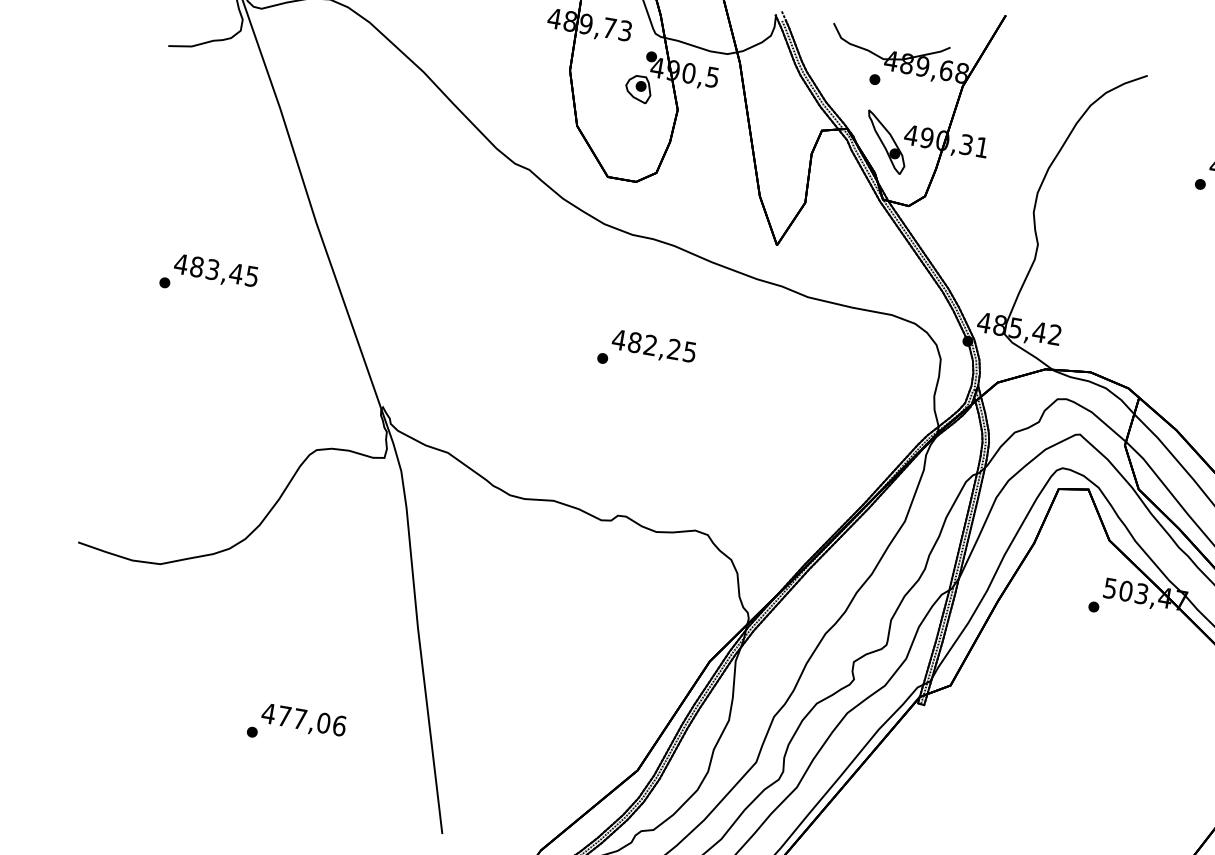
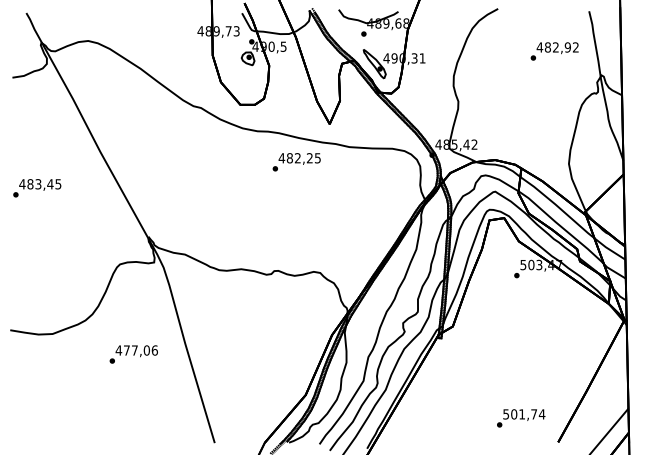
text: (209, 277) -> (37, 188), moved
text: (646, 353) -> (296, 162), moved
text: (296, 726) -> (133, 354), moved

